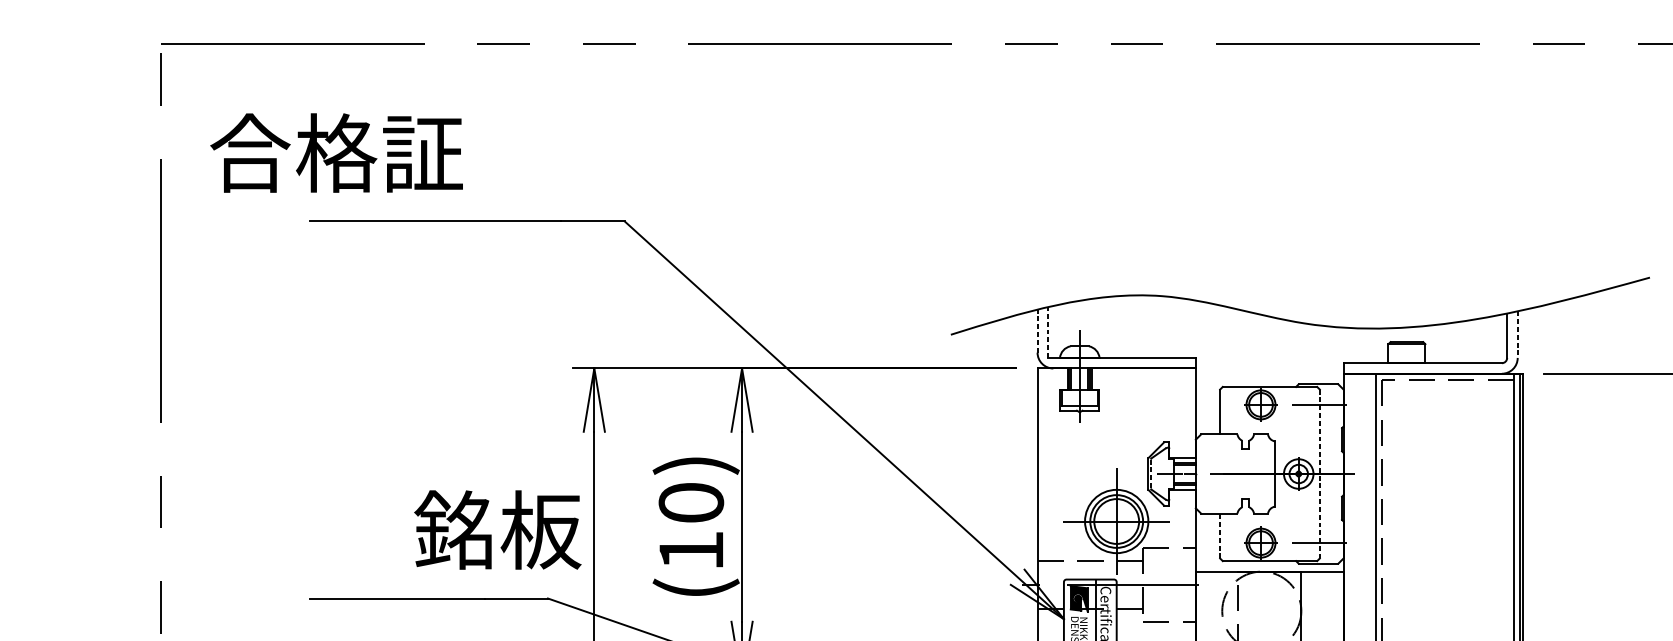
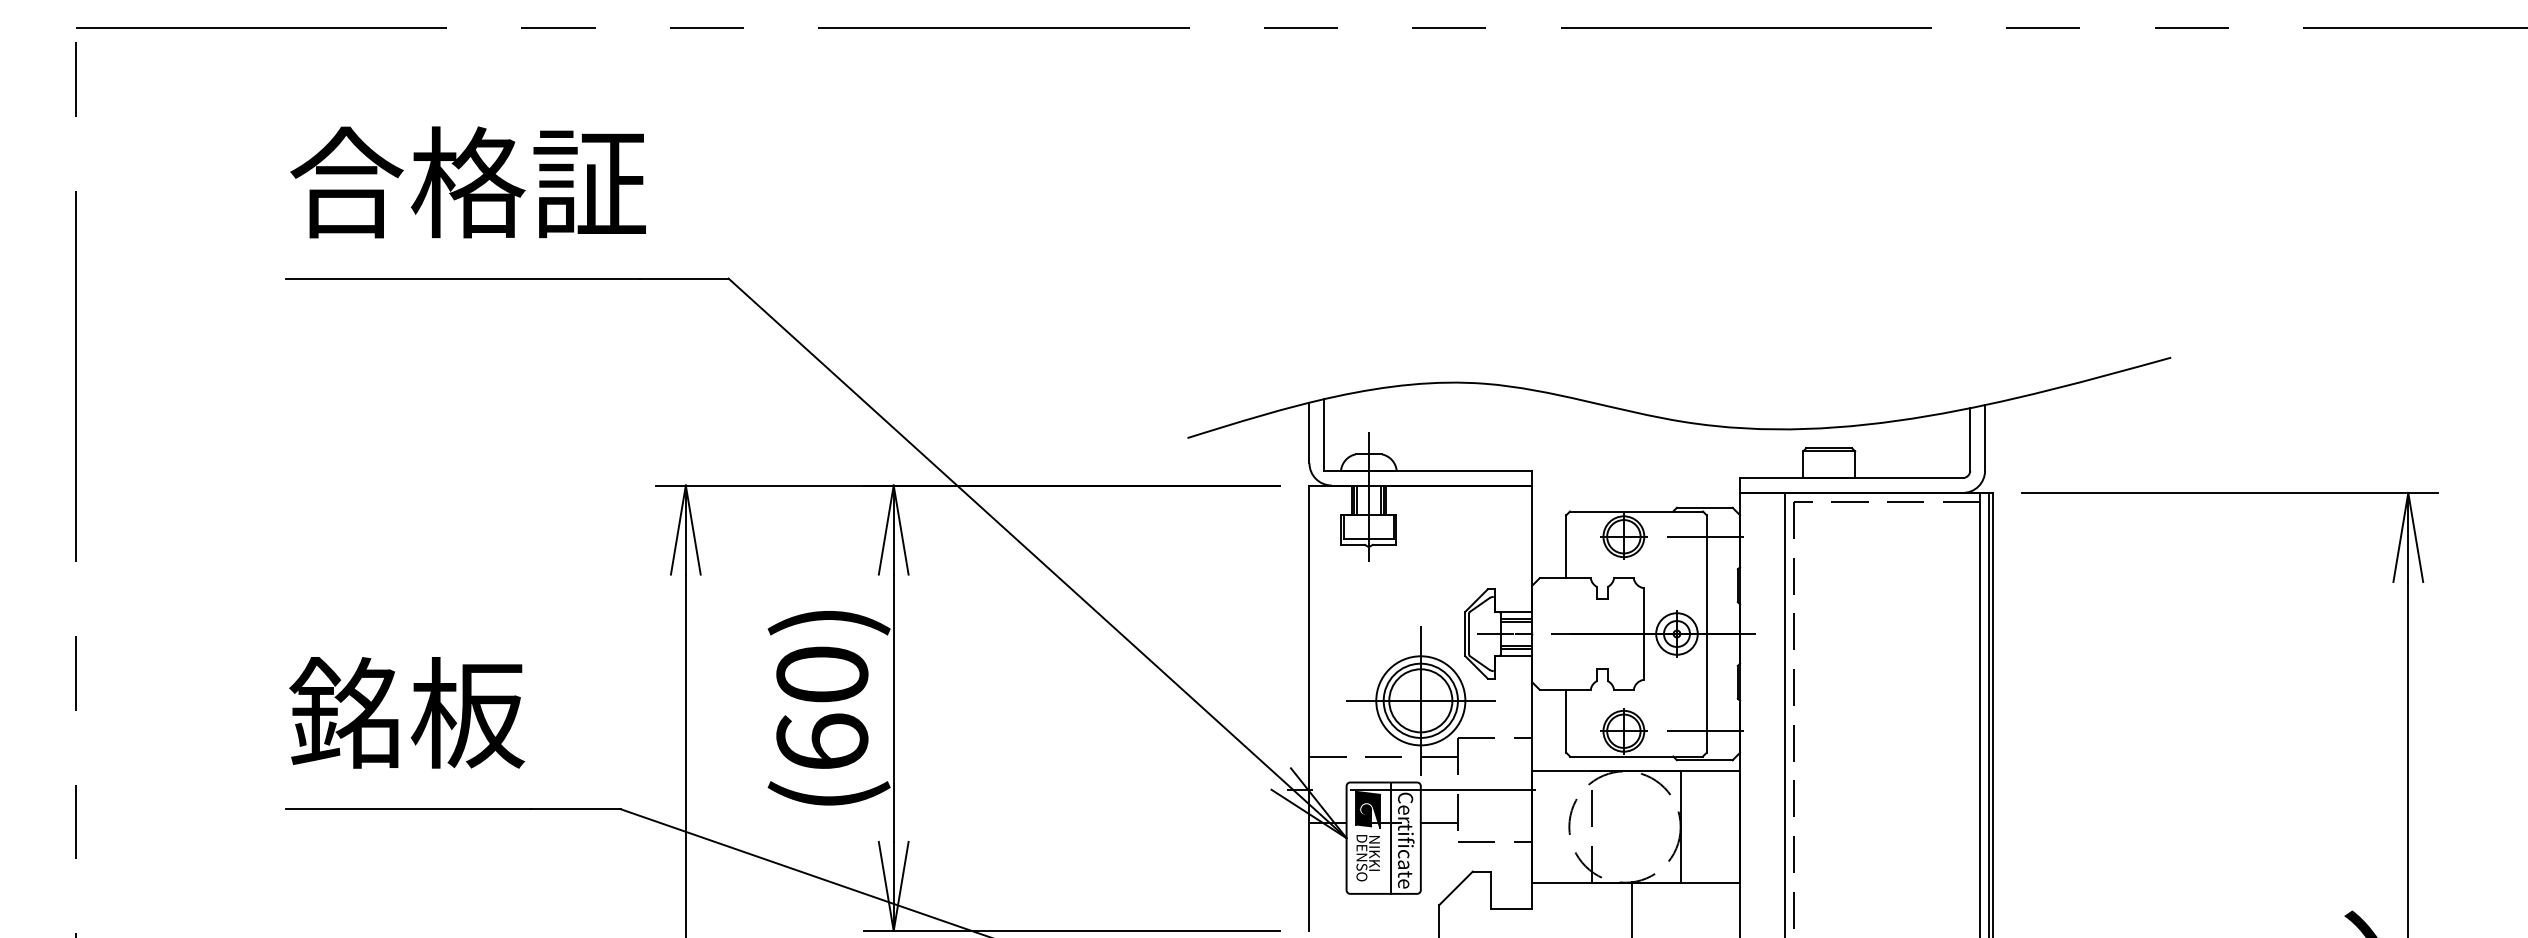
text: (336, 153) -> (467, 182), moved
line: (1037, 330) -> (1309, 432), dashed -> solid
line: (1048, 332) -> (1324, 434), dashed -> solid
line: (1518, 334) -> (1985, 437), dashed -> solid
line: (1151, 474) -> (1469, 634), dashed -> solid
line: (1319, 474) -> (1706, 634), dashed -> solid
text: (498, 529) -> (407, 712), moved
line: (1220, 536) -> (1566, 721), dashed -> solid
text: (691, 549) -> (822, 740), (10) -> (60)

